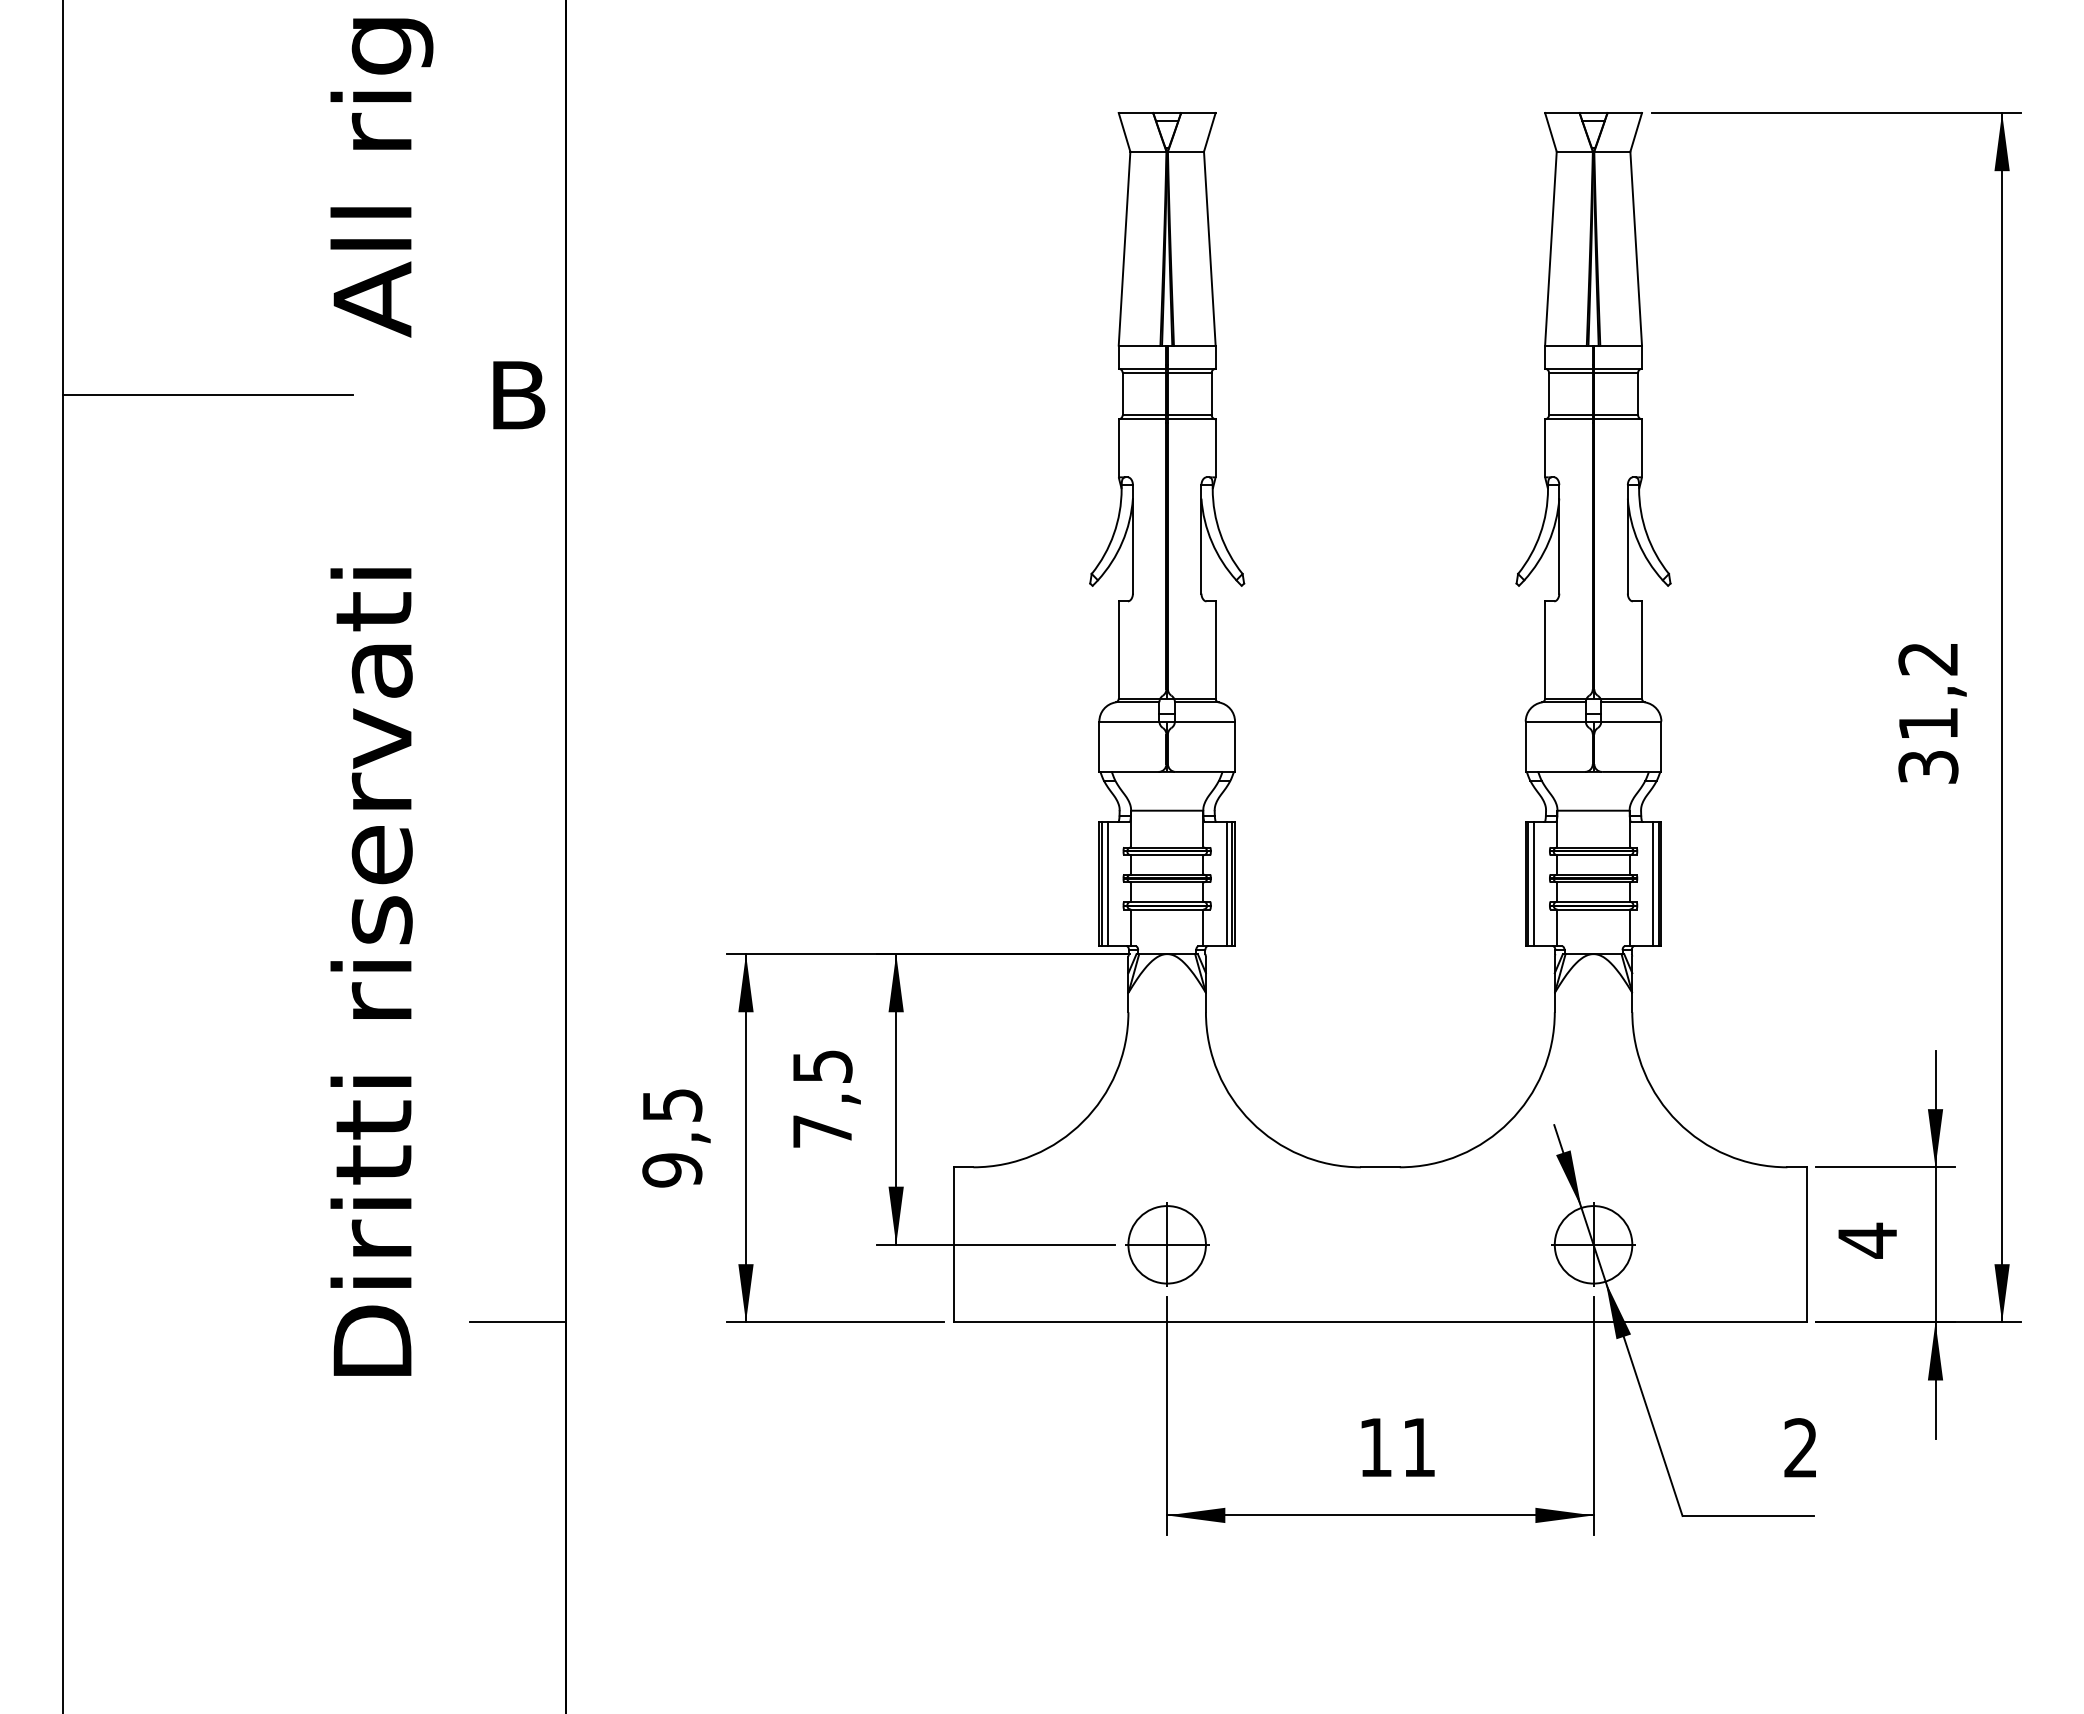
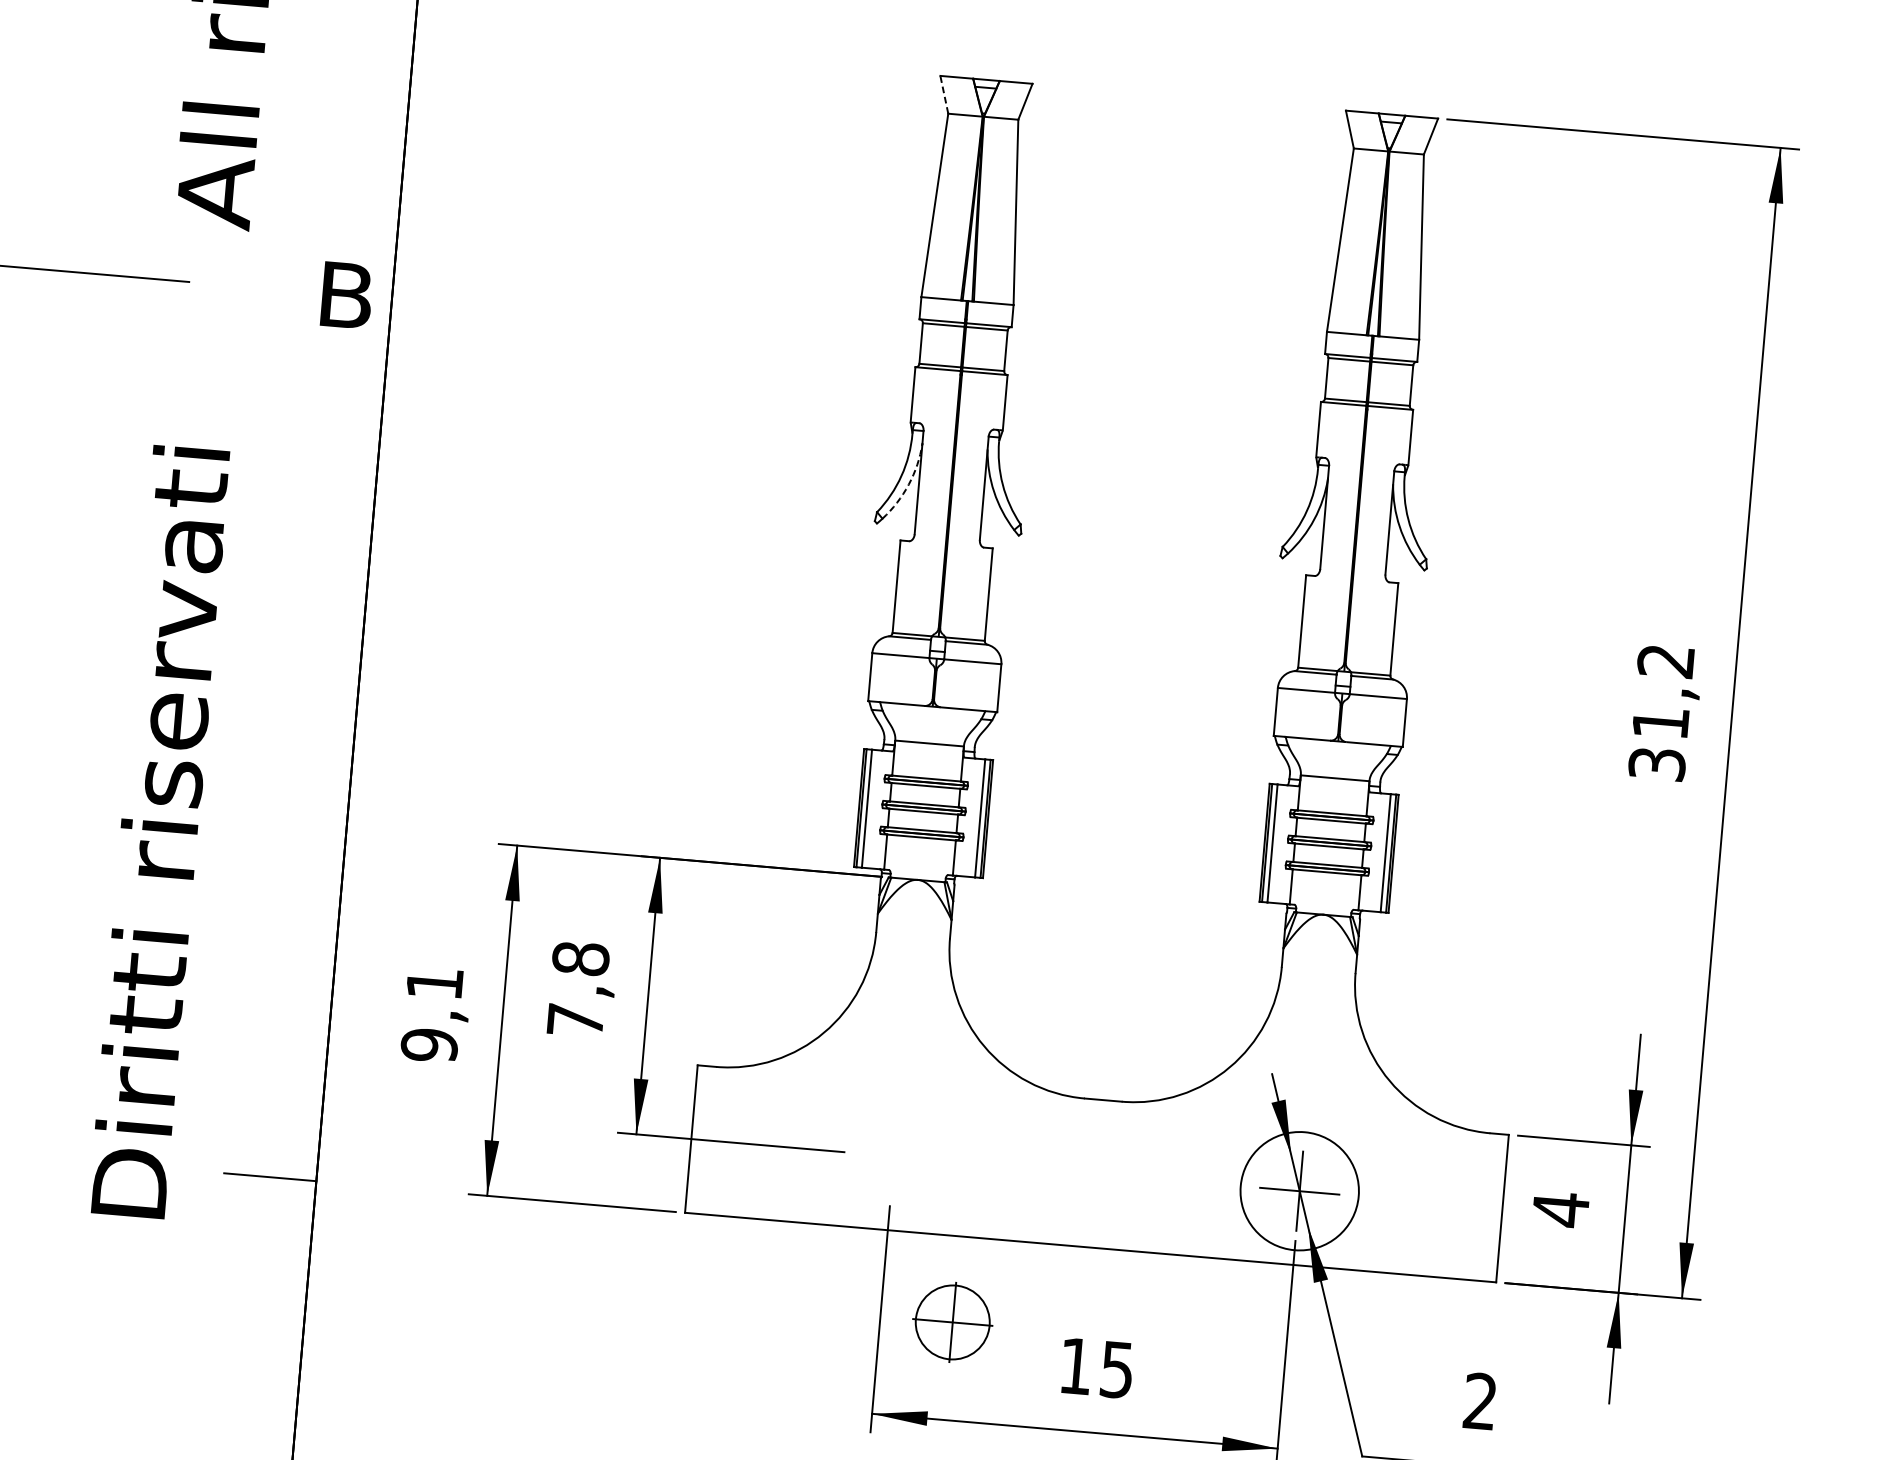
line: (1124, 131) -> (944, 93), solid -> dashed
arc: (1122, 542) -> (908, 484), solid -> dashed
text: (822, 1066) -> (580, 958), 7,5 -> 7,8
text: (672, 1105) -> (434, 983), 9,5 -> 9,1
part: (1167, 1244) -> (953, 1322), moved
circle: (1593, 1244) -> (1299, 1190), size x1.6
text: (1418, 1447) -> (1116, 1369), 11 -> 15

